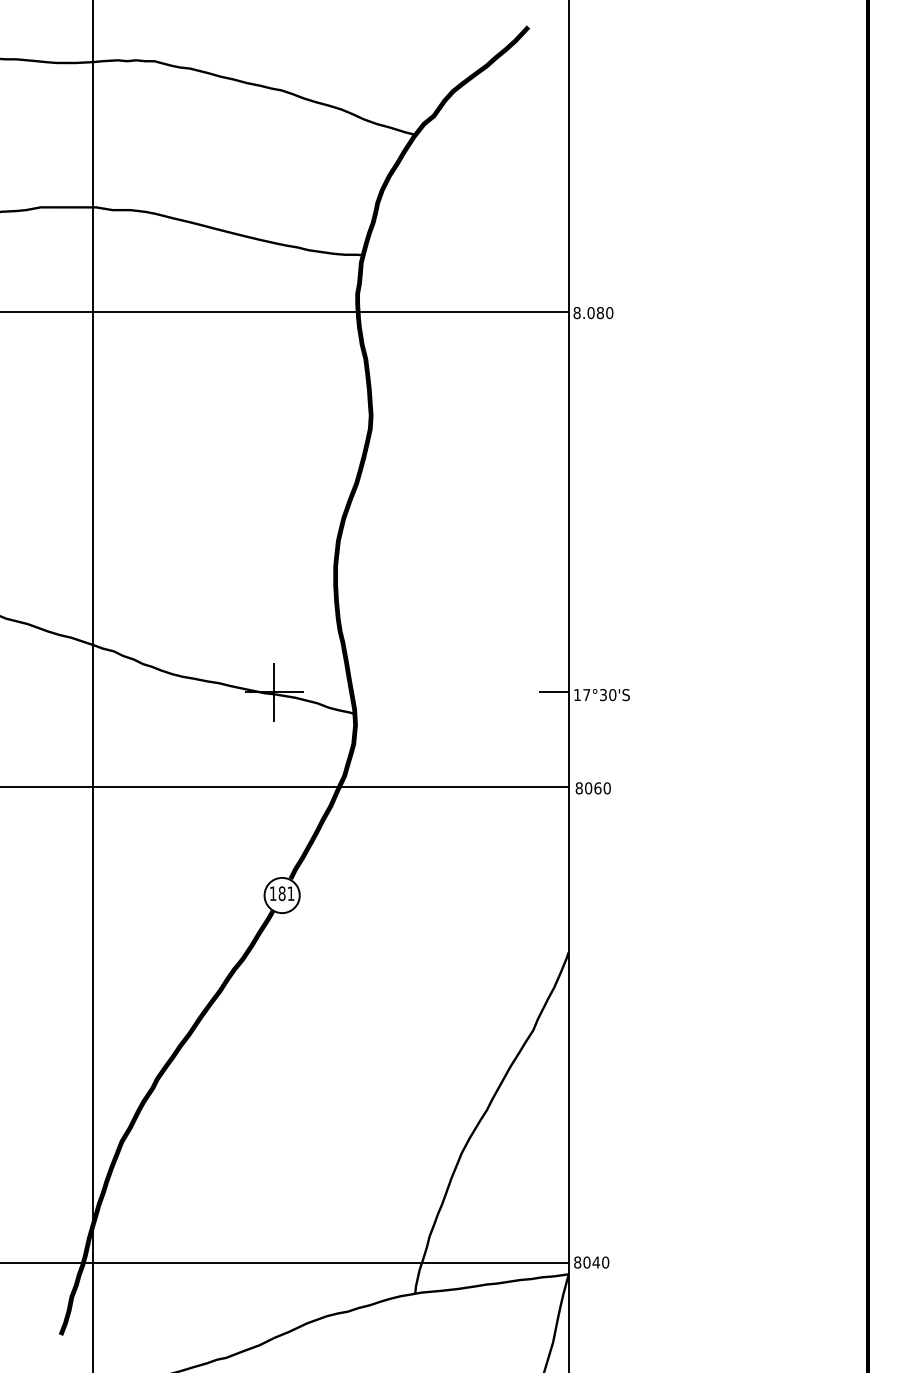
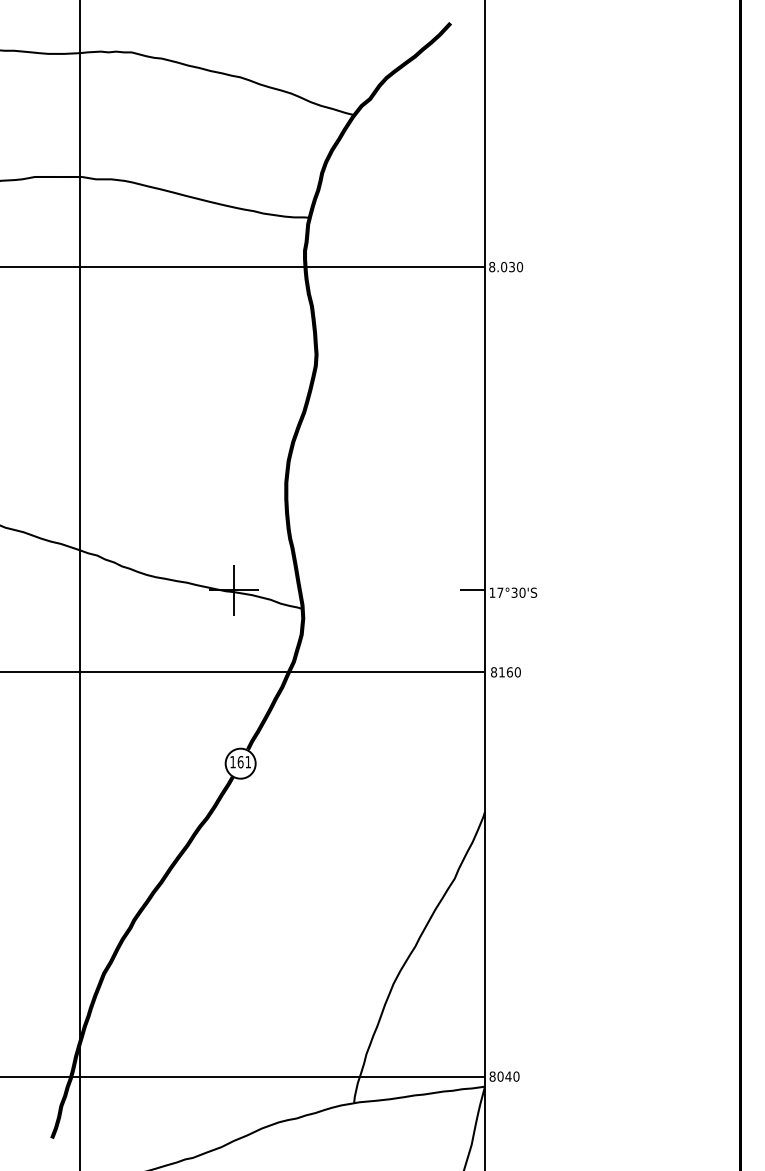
text: (600, 313) -> (512, 267), 8.080 -> 8.030
text: (588, 788) -> (501, 672), 8060 -> 8160
text: (281, 894) -> (240, 762), 181 -> 161

